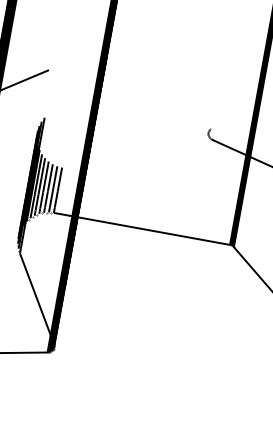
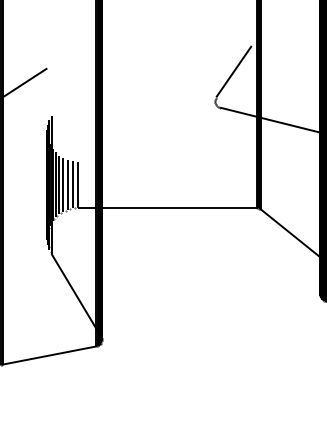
line: (231, 106) -> (233, 71), added

